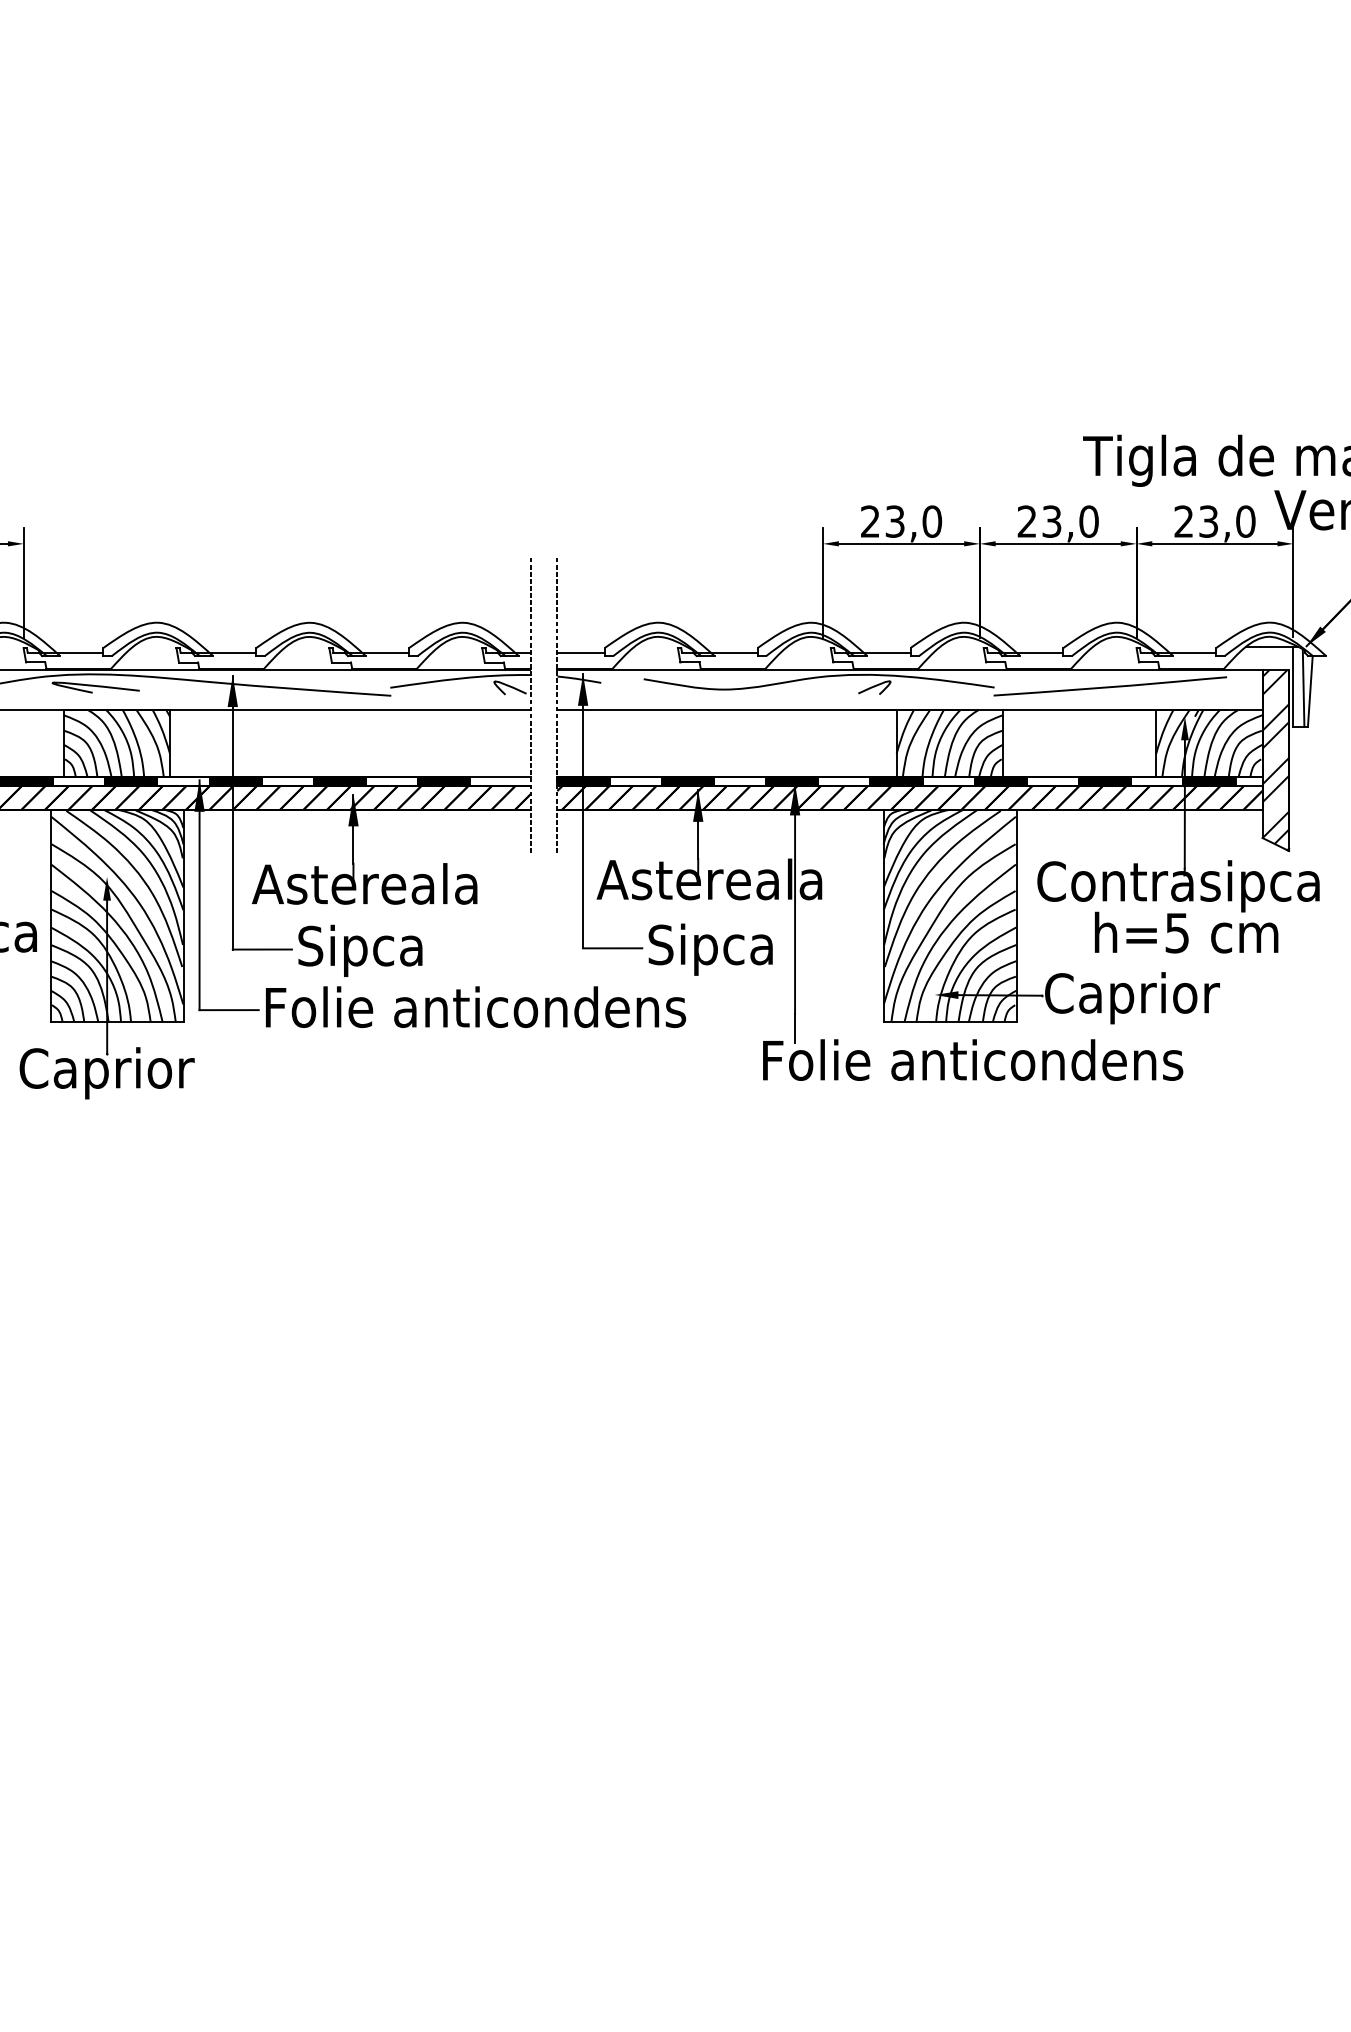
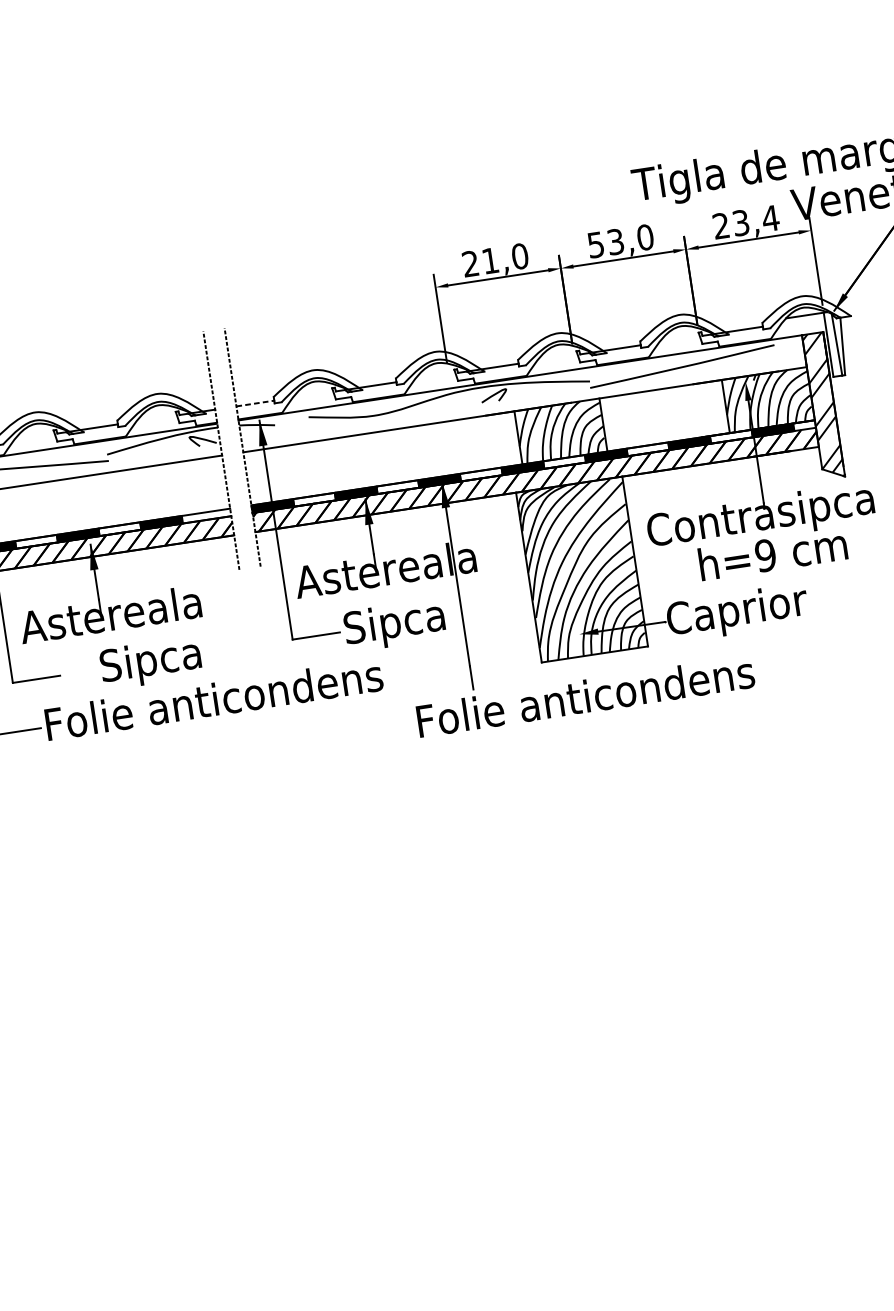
text: (894, 521) -> (489, 260), 23,0 -> 21,0
text: (1026, 521) -> (595, 244), 23,0 -> 53,0
text: (1245, 521) -> (770, 218), 23,0 -> 23,4
line: (581, 652) -> (255, 403), solid -> dashed
text: (1177, 932) -> (765, 555), h=5 -> h=9
text: (360, 950) -> (151, 662), moved
text: (973, 1059) -> (585, 695), moved

